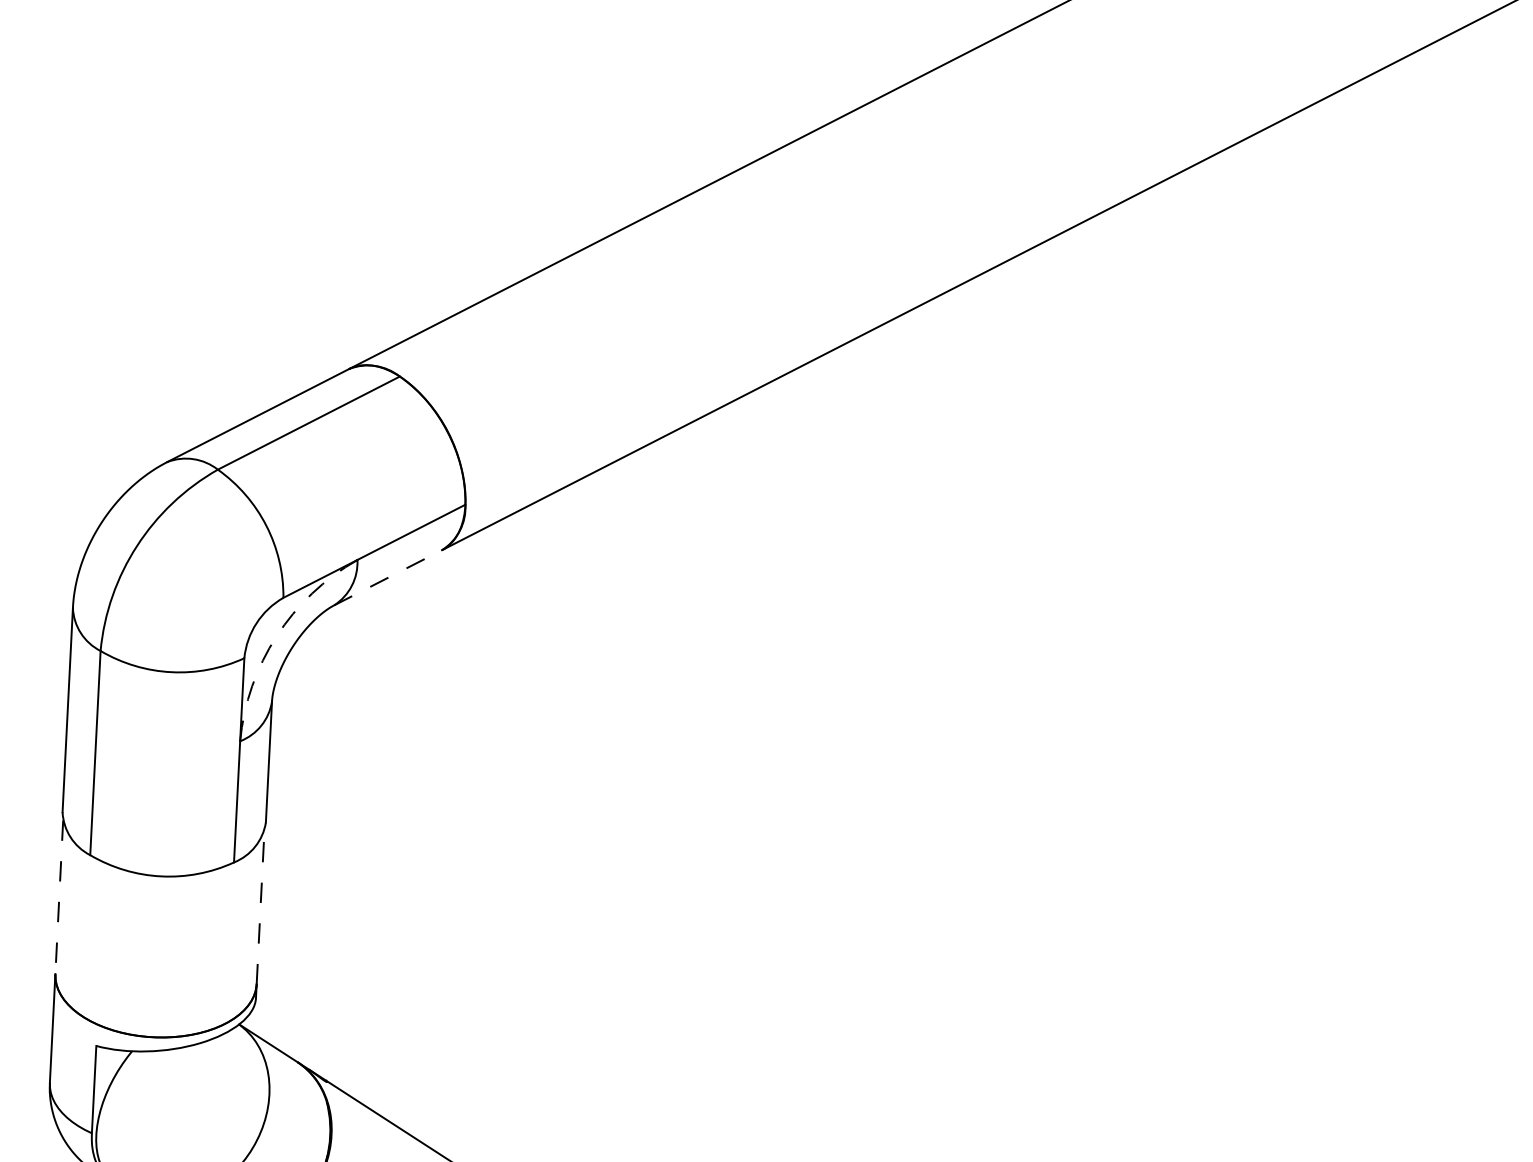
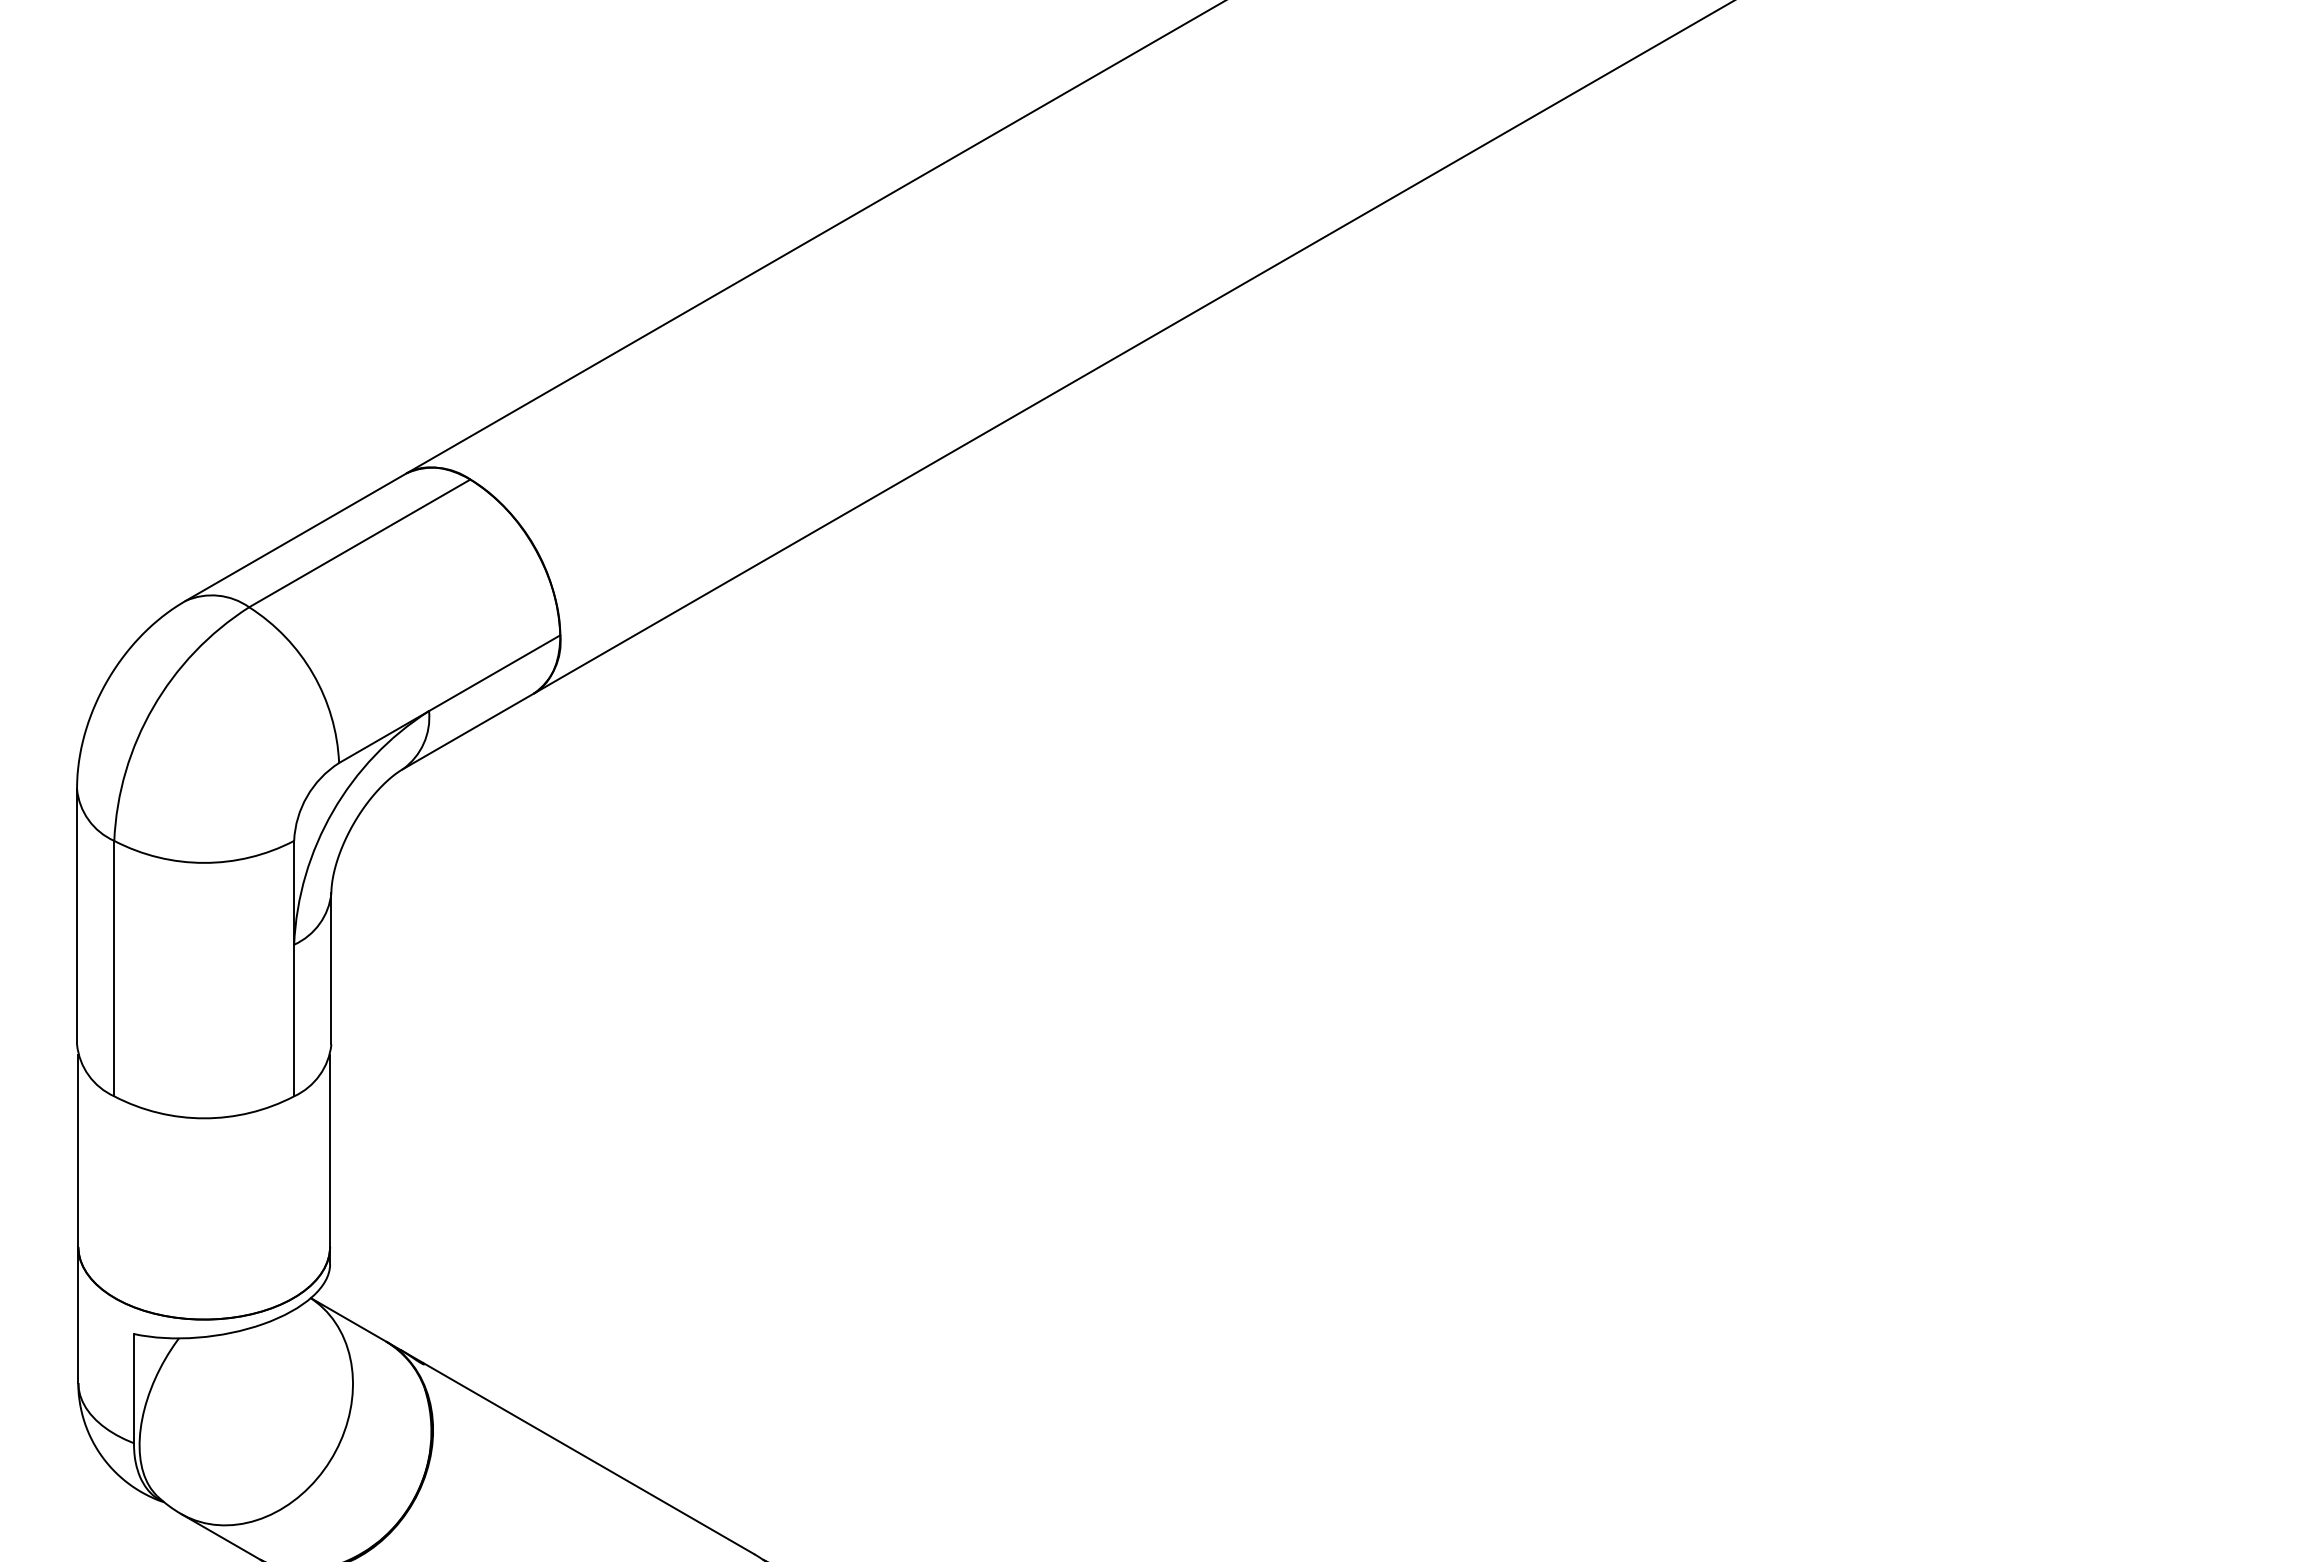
line: (388, 577) -> (468, 731), dashed -> solid
arc: (277, 636) -> (333, 811), dashed -> solid
line: (59, 897) -> (78, 1151), dashed -> solid
line: (260, 907) -> (330, 1150), dashed -> solid

